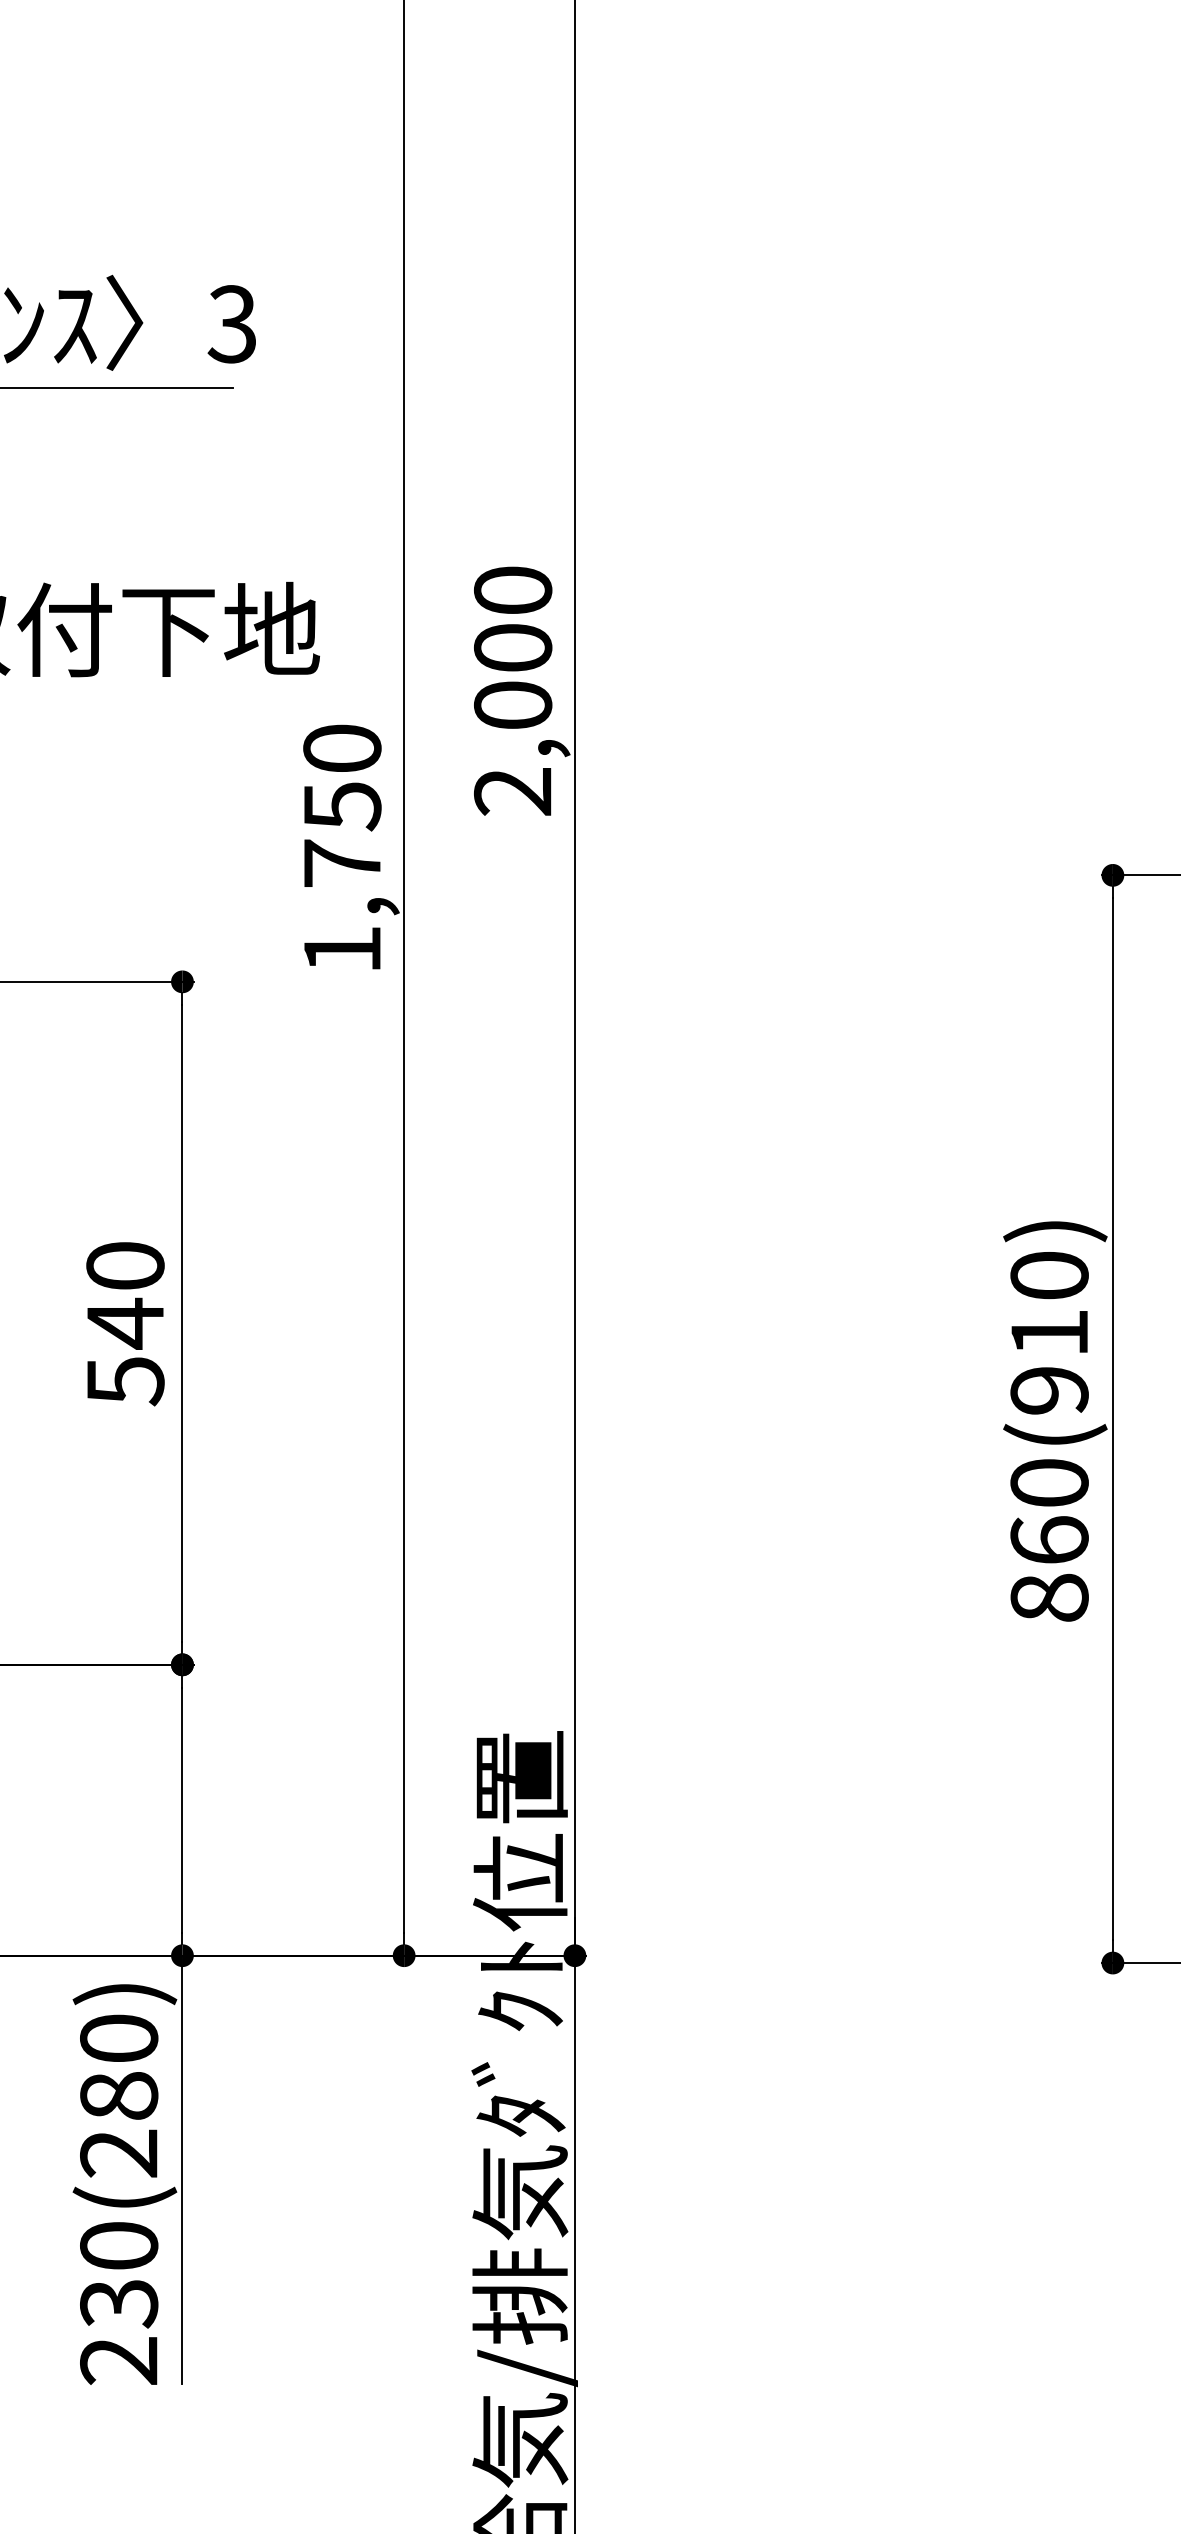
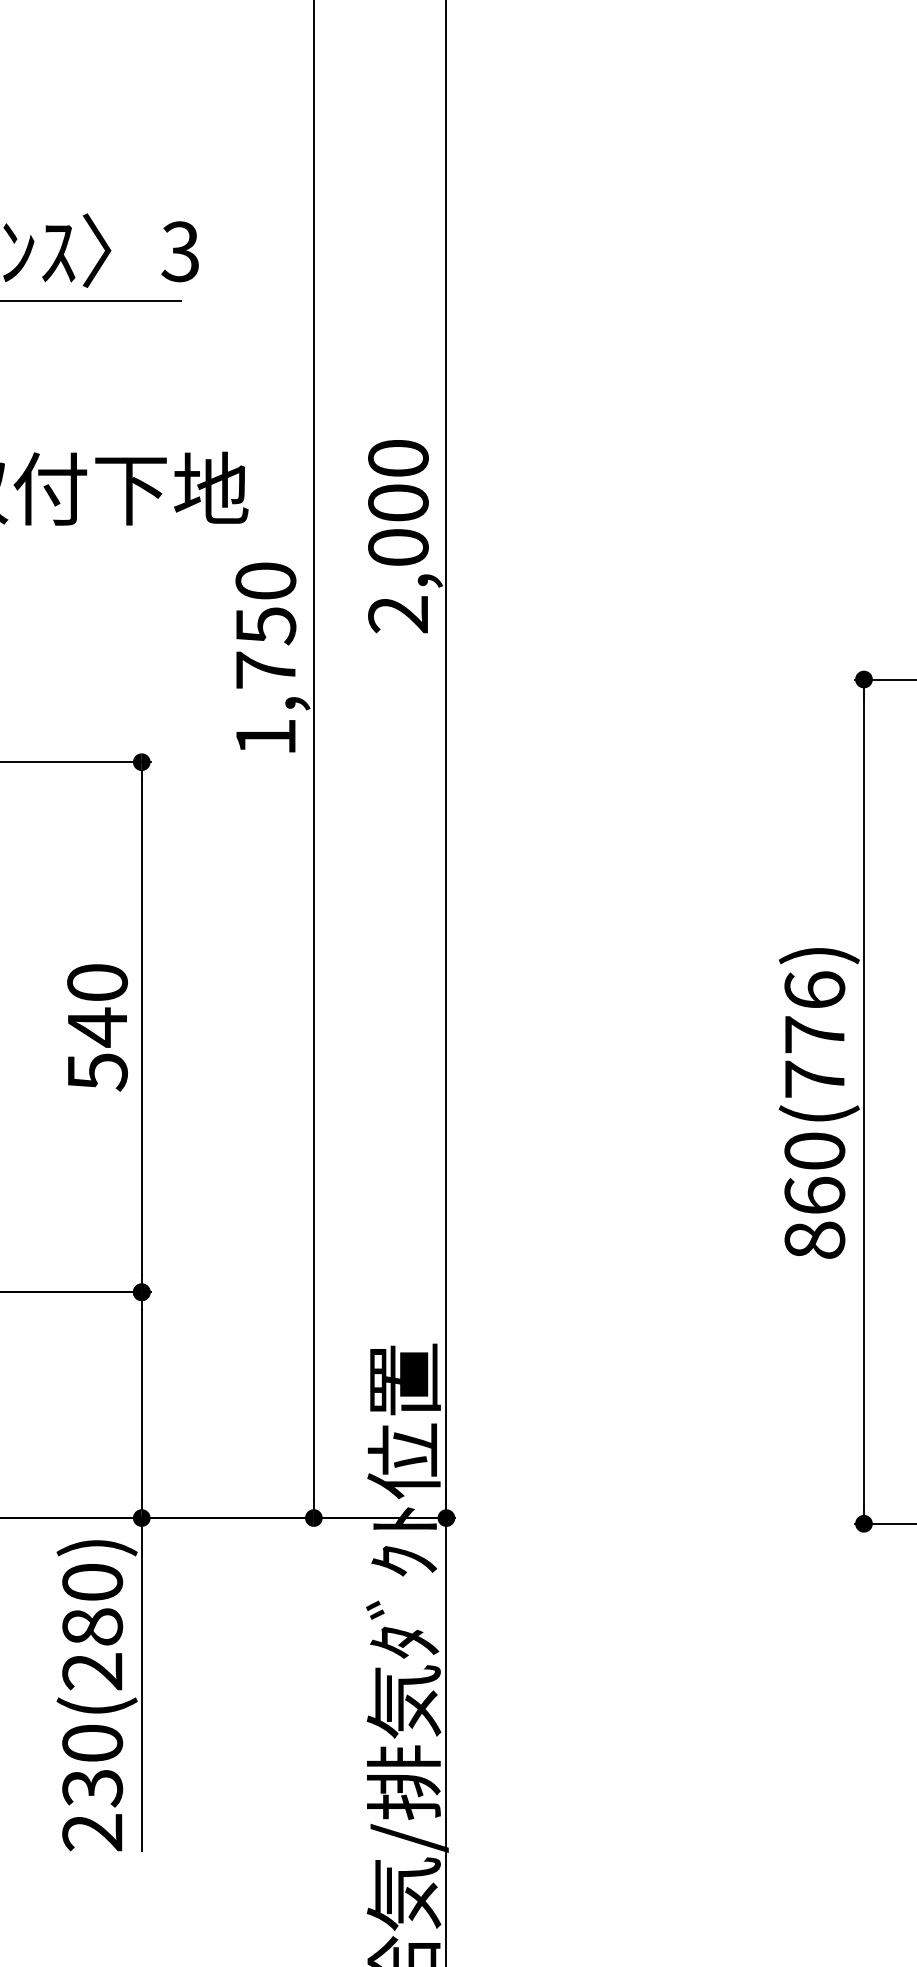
text: (1049, 1332) -> (814, 1034), 860(910) -> 860(776)

